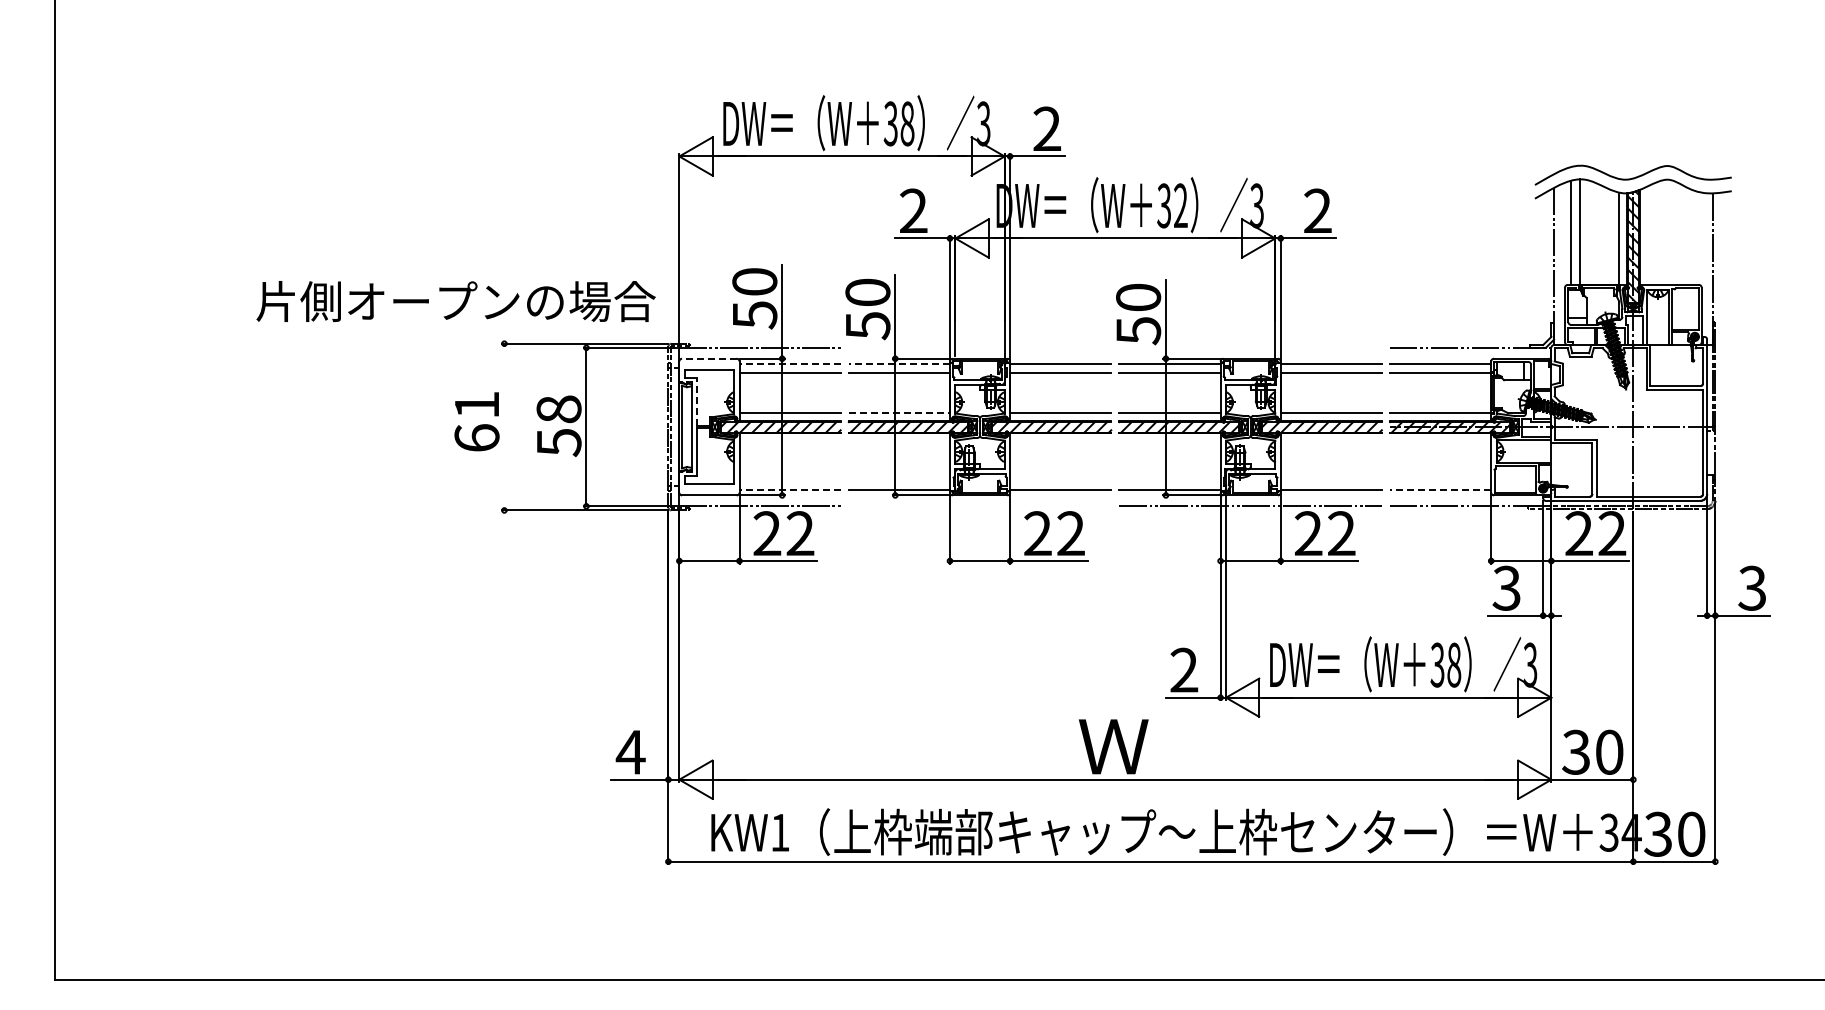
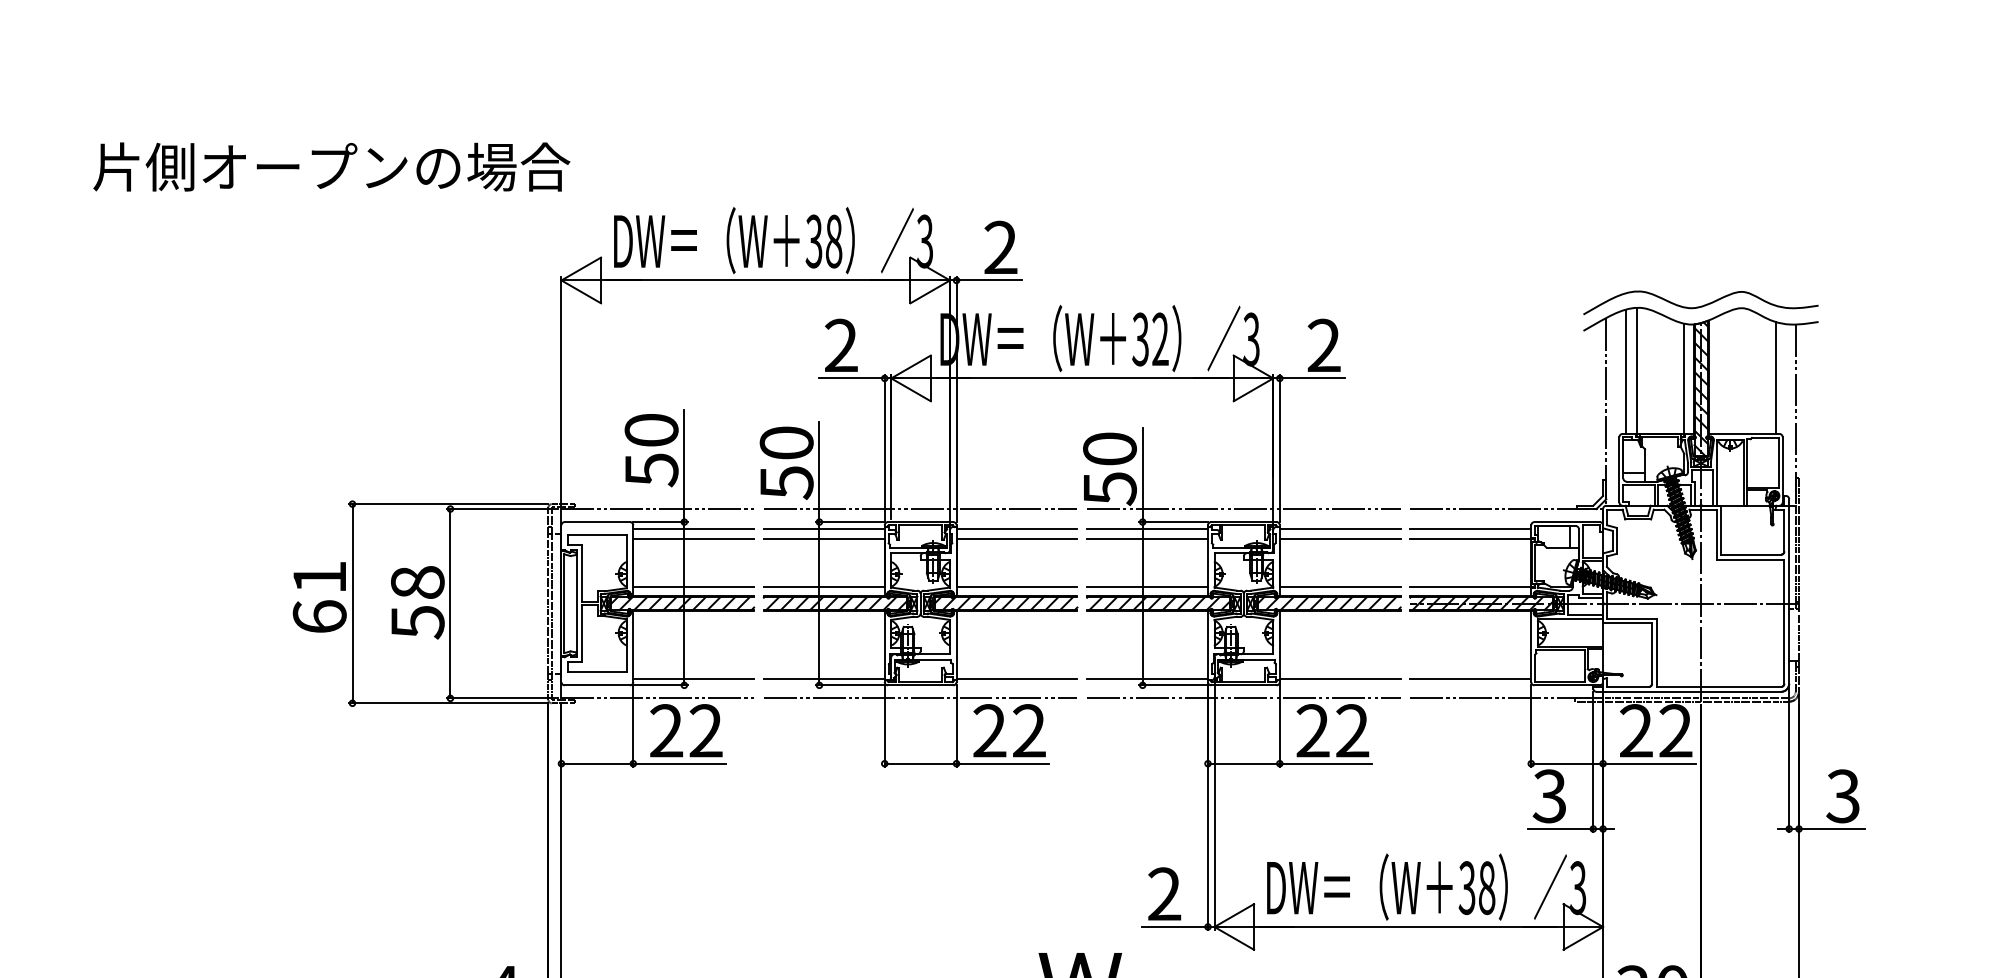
line: (1696, 237) -> (1776, 377), added
text: (455, 301) -> (331, 167), moved
line: (979, 347) -> (919, 508), added
line: (1250, 347) -> (1243, 508), added
line: (708, 358) -> (596, 521), dashed -> solid
line: (790, 364) -> (694, 528), dashed -> solid
line: (899, 364) -> (824, 528), dashed -> solid
line: (696, 402) -> (581, 574), dashed -> solid
line: (899, 412) -> (824, 586), dashed -> solid
line: (504, 426) -> (352, 603), added
line: (790, 489) -> (694, 678), dashed -> solid
line: (1440, 489) -> (1470, 678), dashed -> solid
line: (979, 506) -> (919, 698), added

